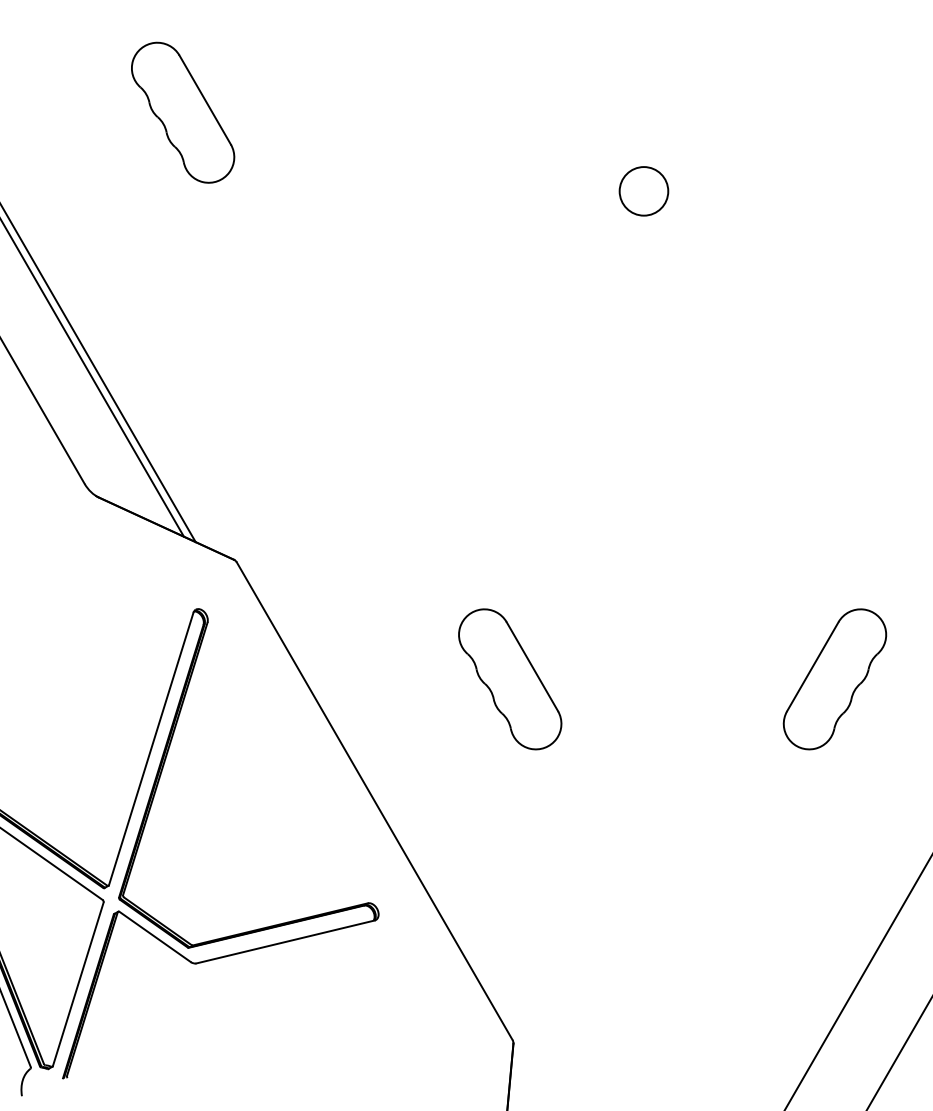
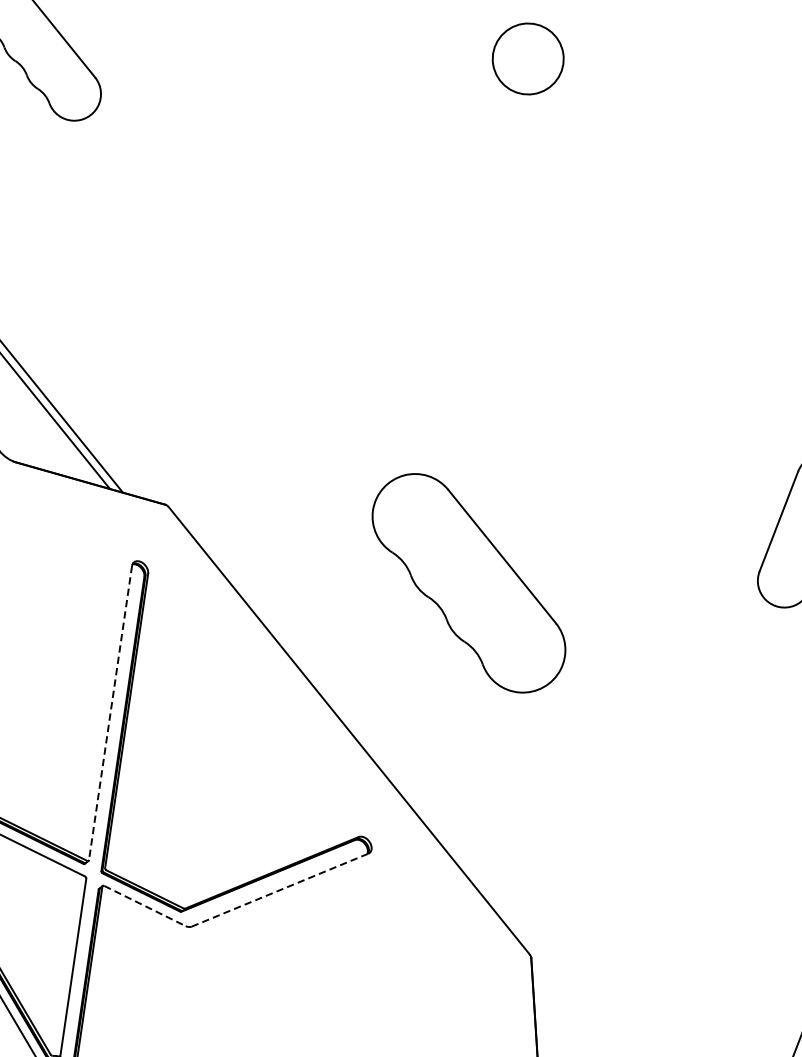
circle: (643, 191) -> (527, 59), size x1.4
part: (510, 679) -> (469, 583), size x1.6
line: (151, 748) -> (110, 712), solid -> dashed
line: (155, 936) -> (145, 905), solid -> dashed
line: (285, 941) -> (279, 889), solid -> dashed

